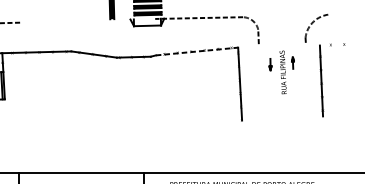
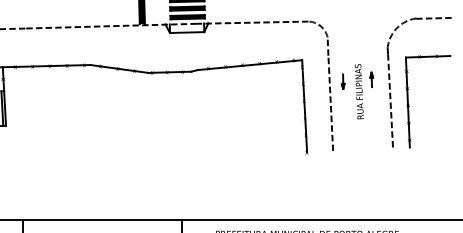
line: (341, 13) -> (433, 17), added
line: (87, 20) -> (110, 25), added
line: (336, 44) -> (427, 56), added
line: (197, 51) -> (250, 65), dashed -> solid
line: (307, 80) -> (390, 101), added
line: (260, 81) -> (330, 103), added

